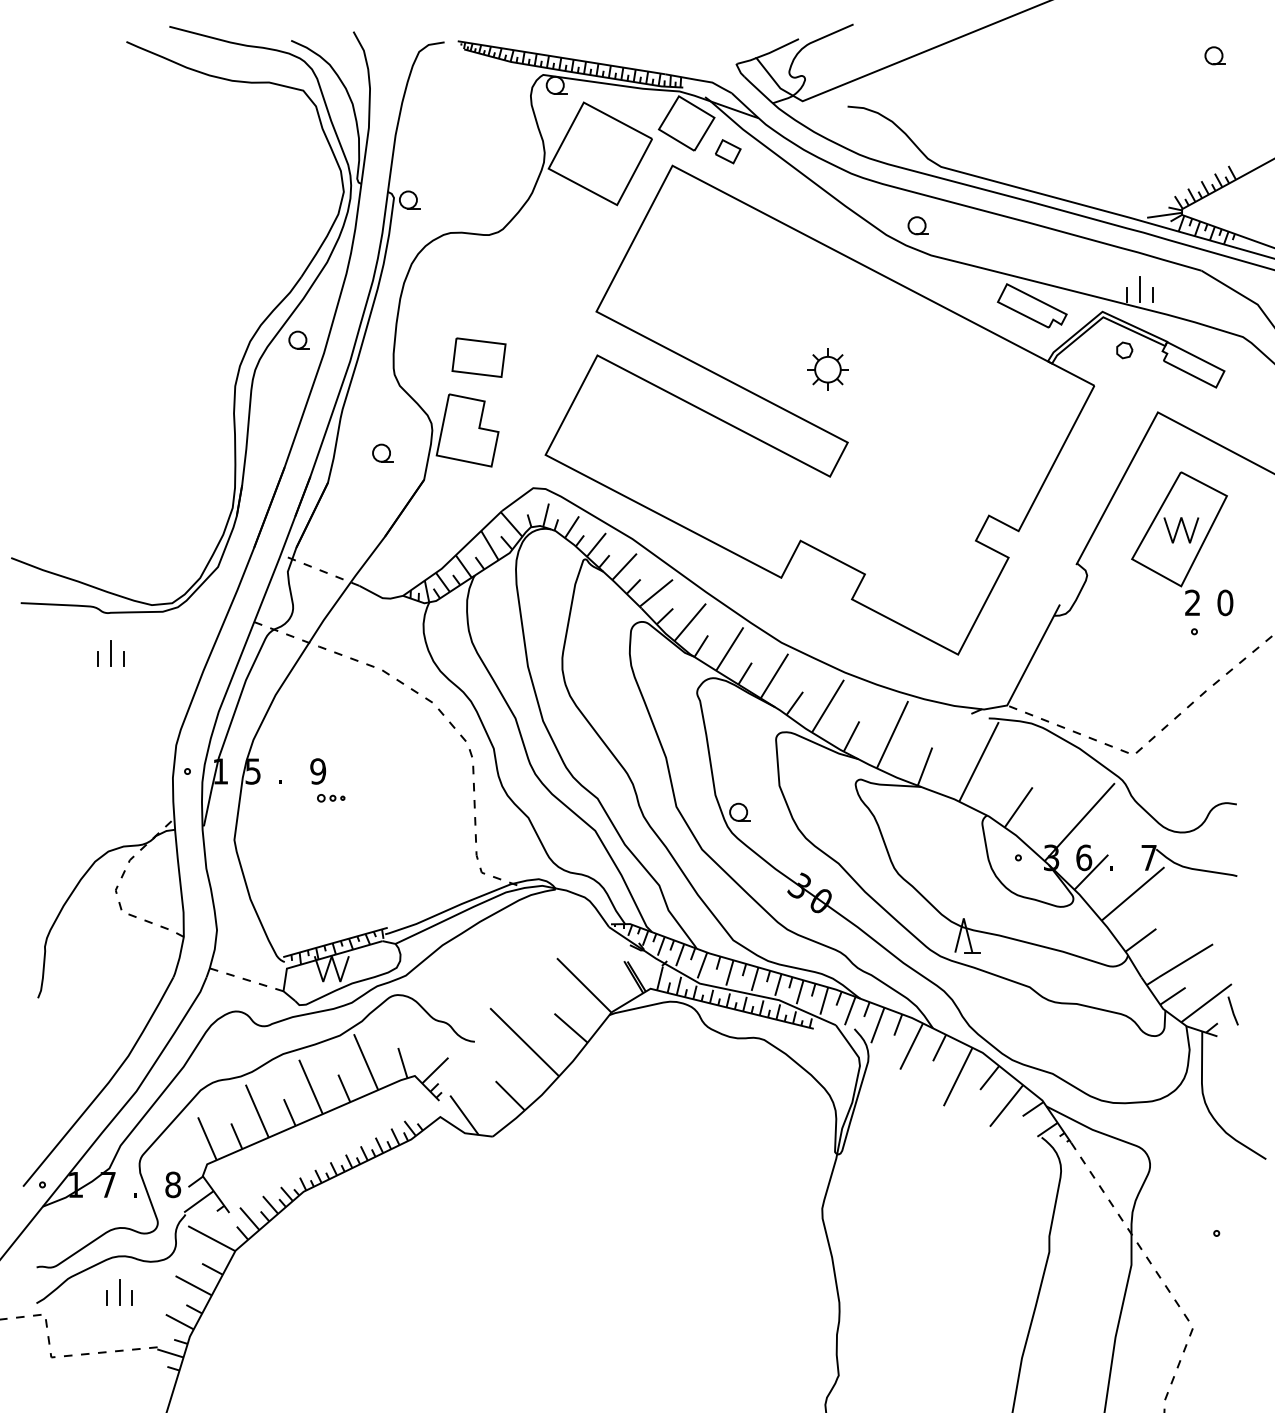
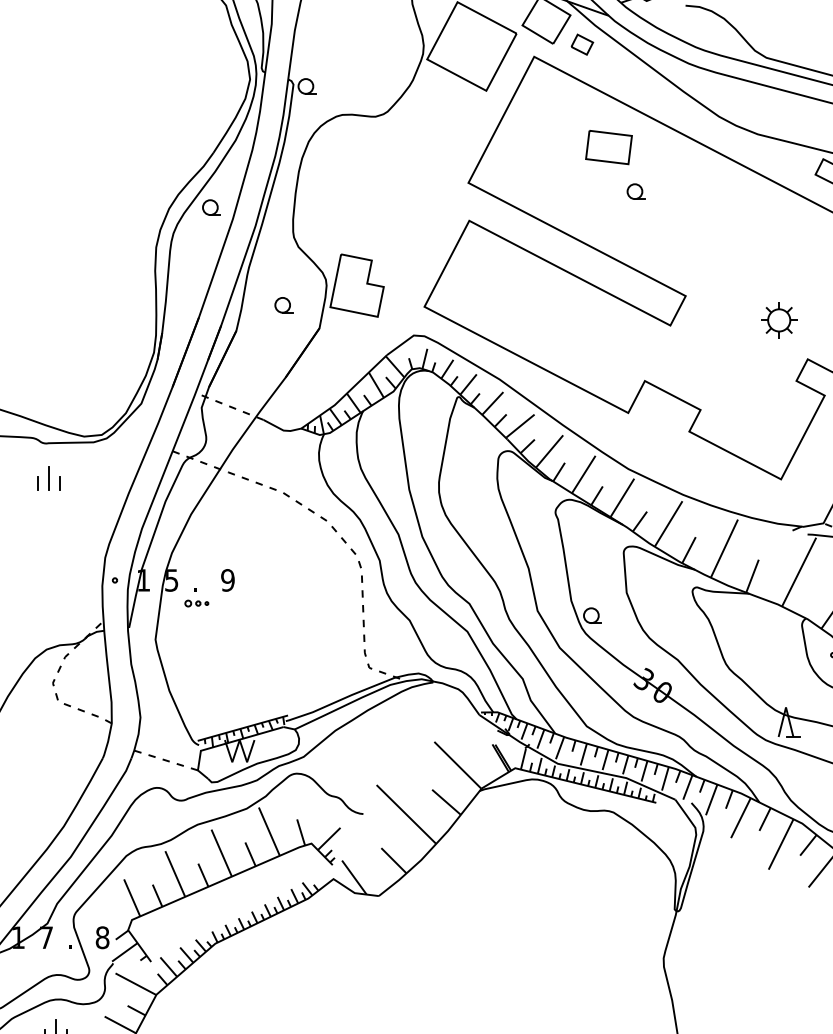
part: (917, 225) -> (635, 191), moved
part: (478, 357) -> (608, 147), moved
part: (827, 369) -> (778, 320), moved
part: (331, 798) -> (197, 603), moved

